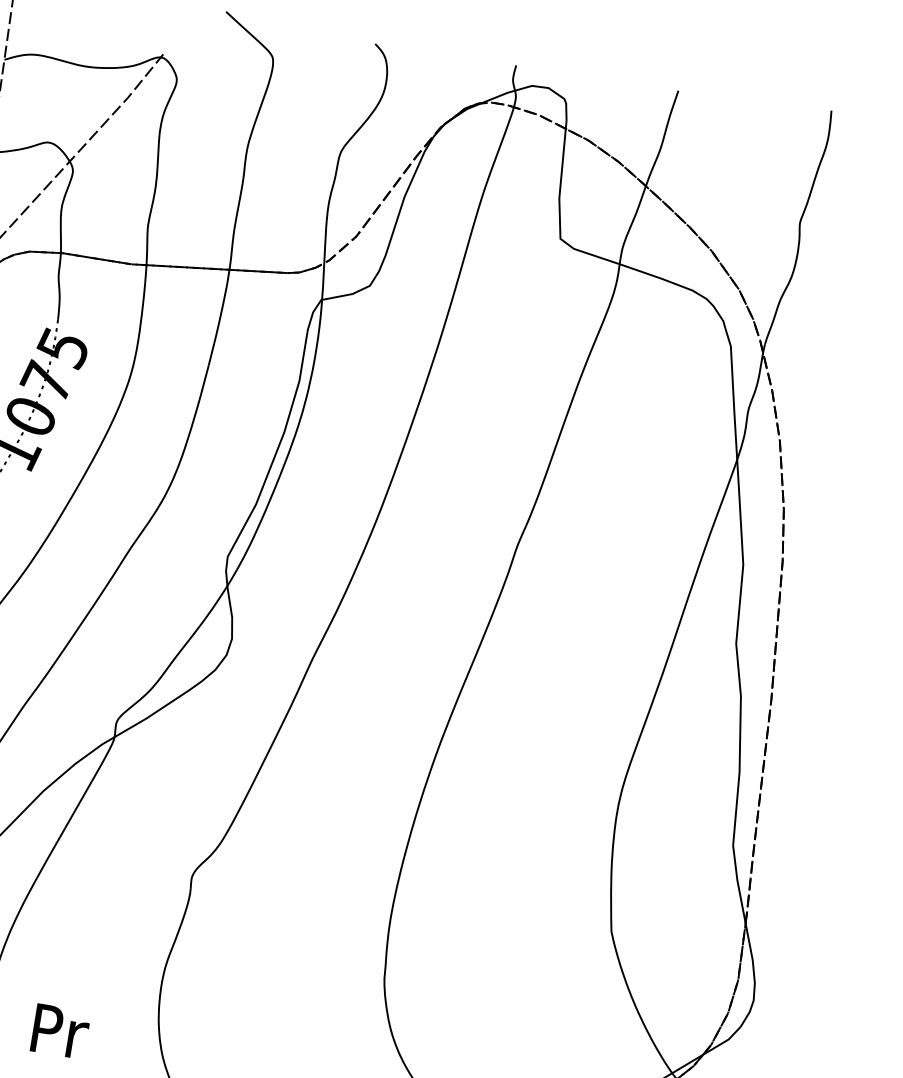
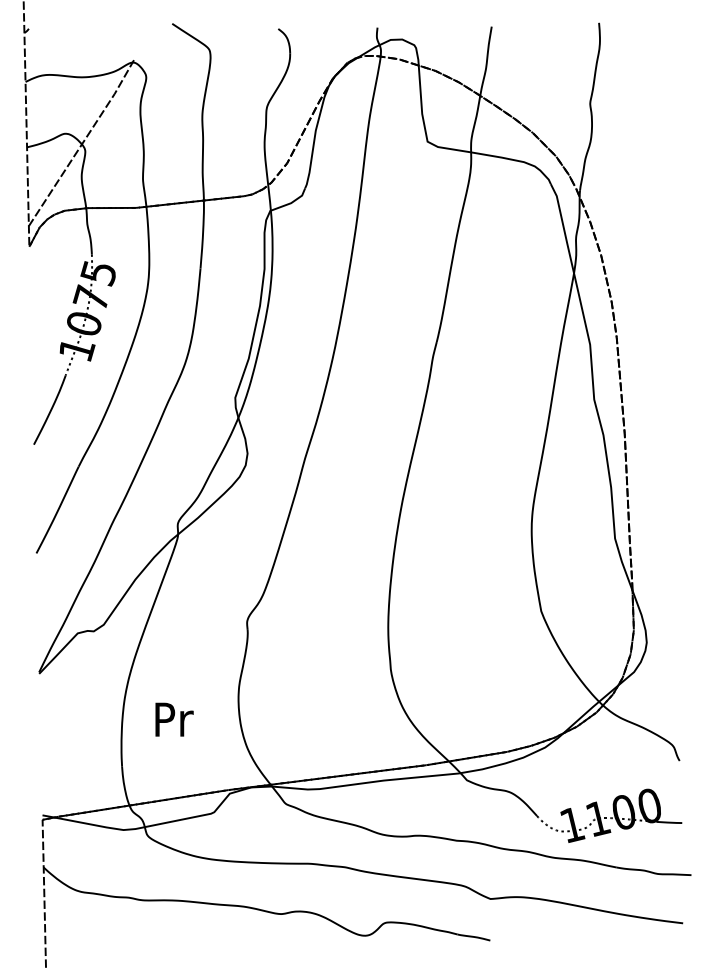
text: (60, 1031) -> (174, 719), moved

